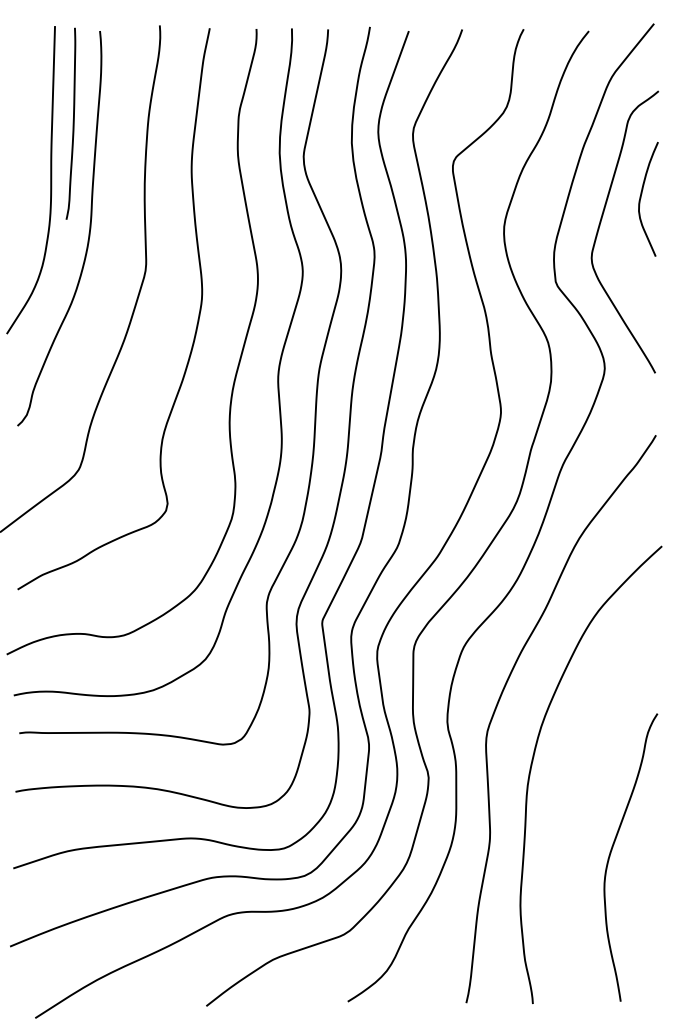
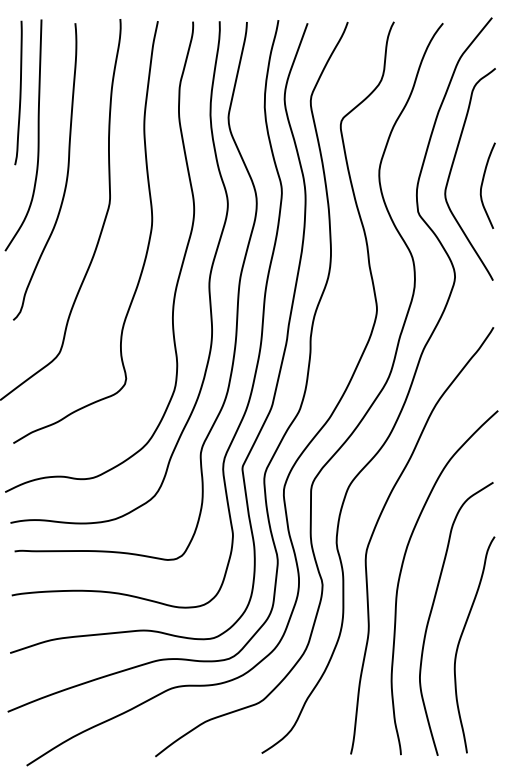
curve: (72, 123) -> (19, 92), moved
curve: (642, 194) -> (483, 182), moved
curve: (574, 811) -> (432, 610), added

